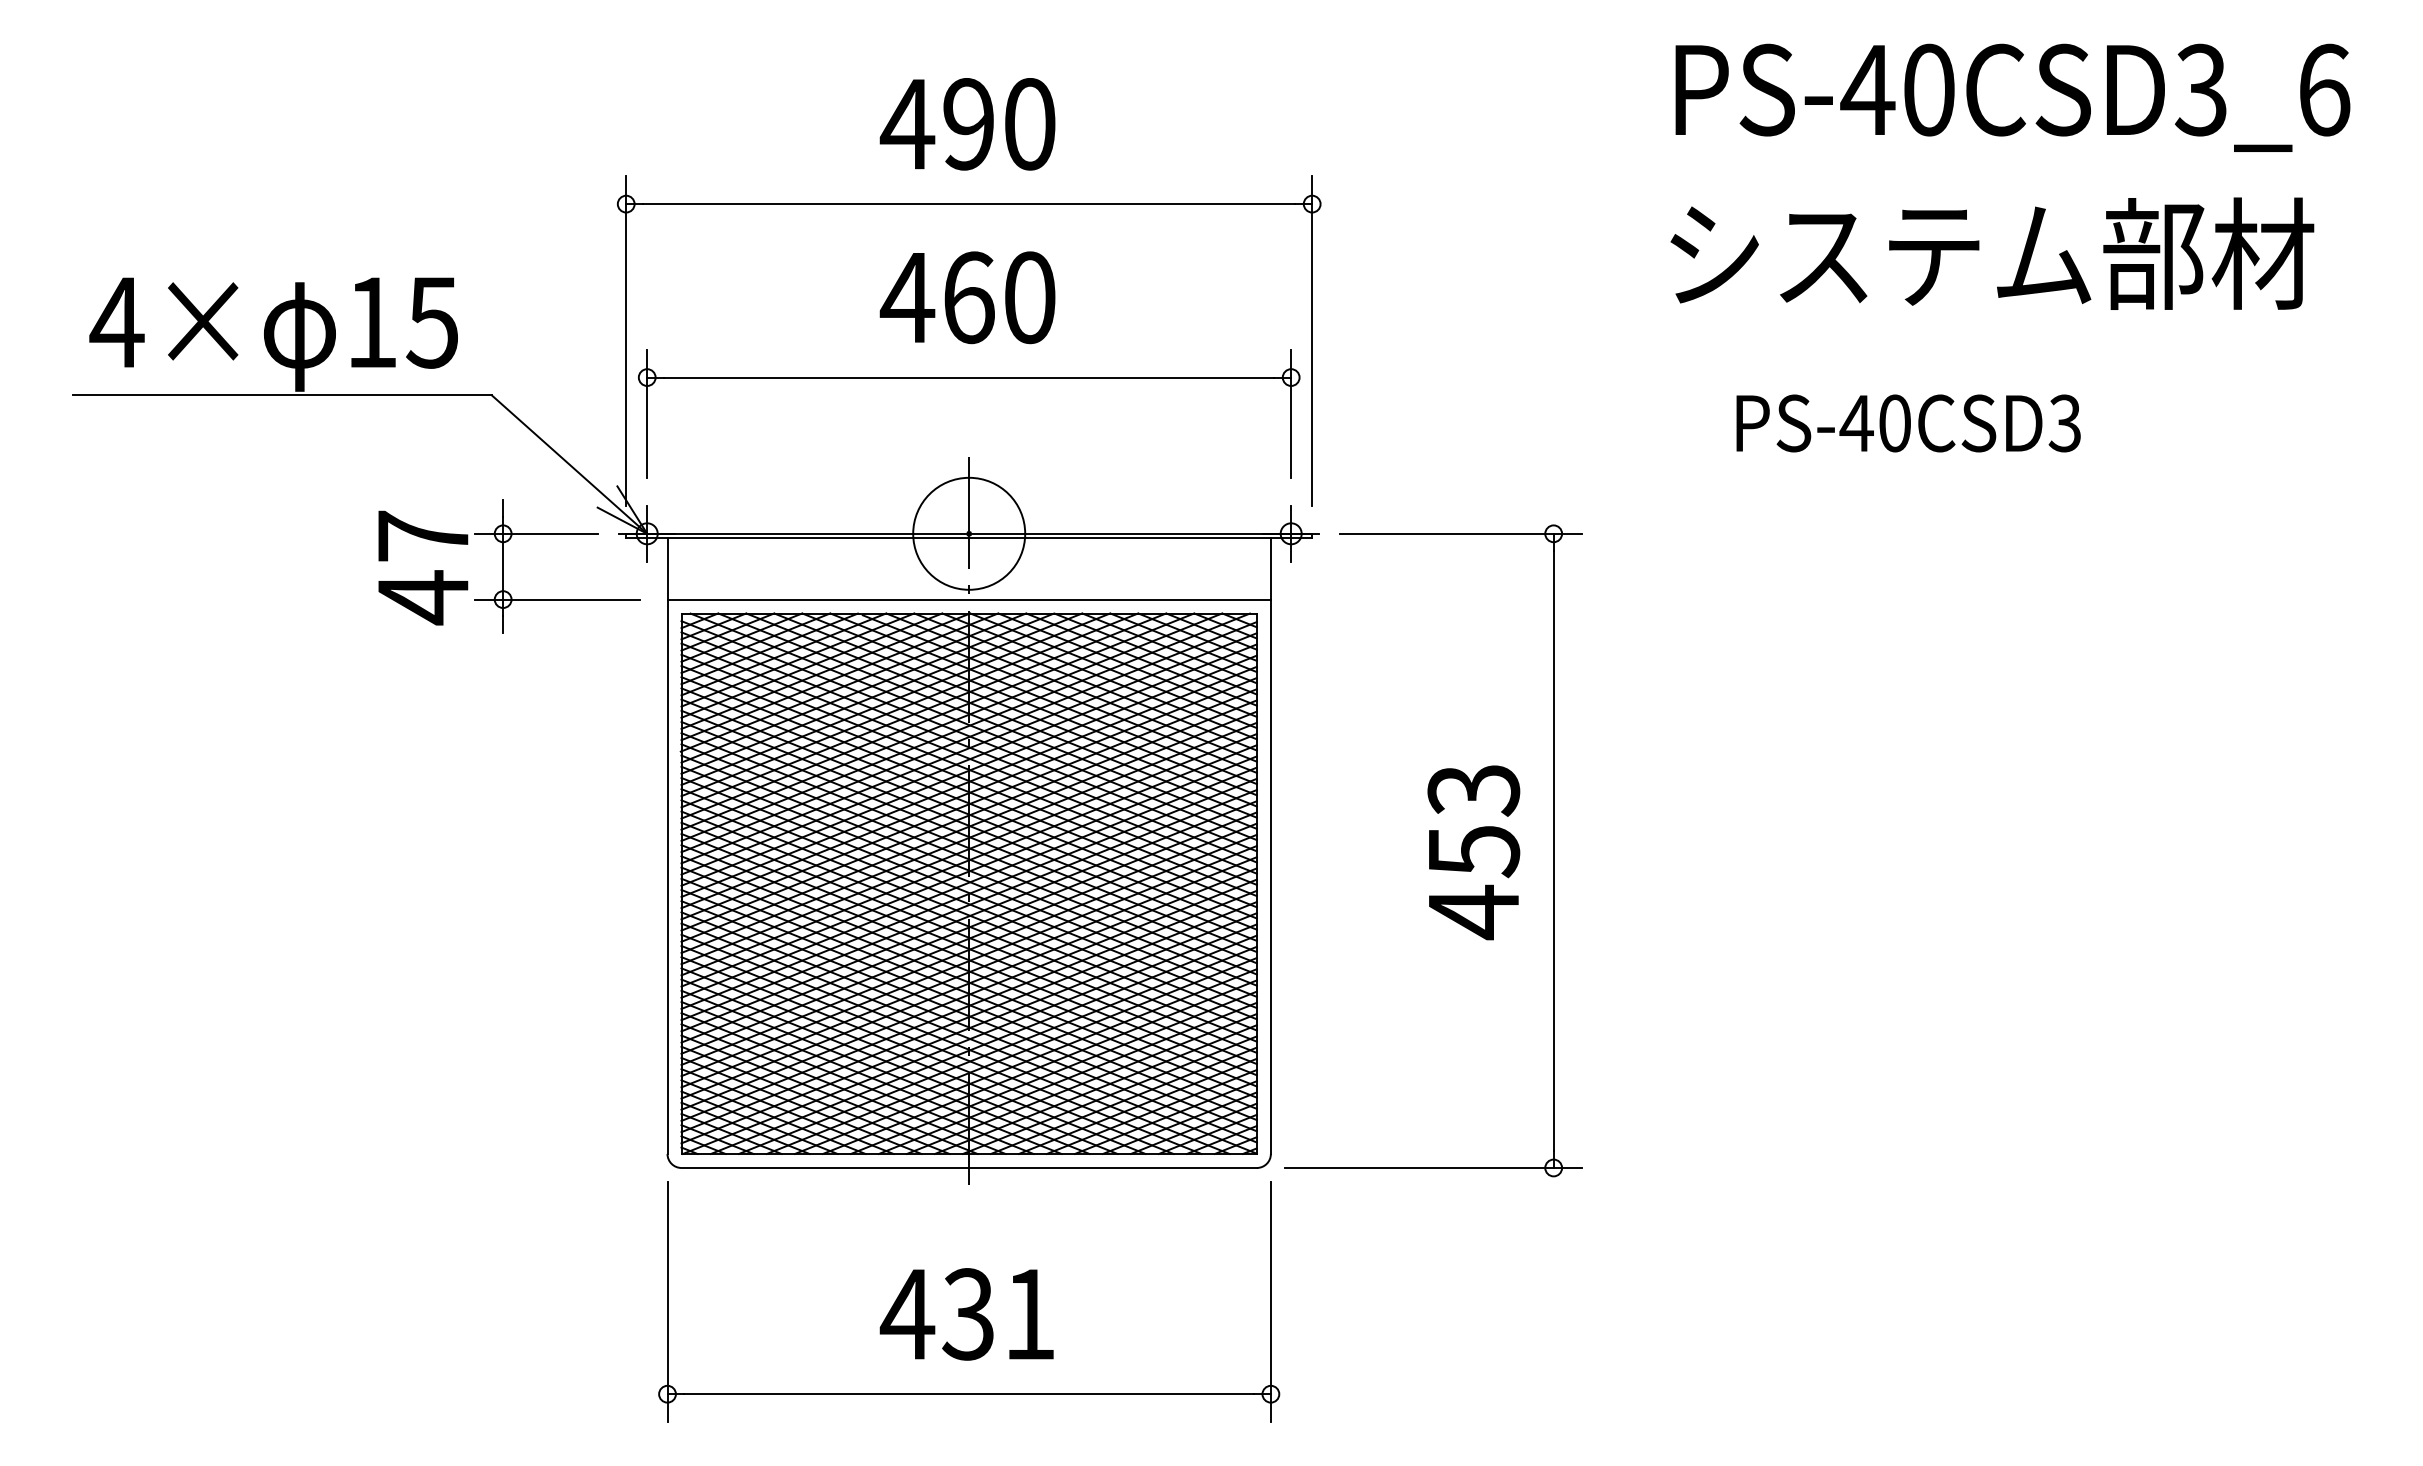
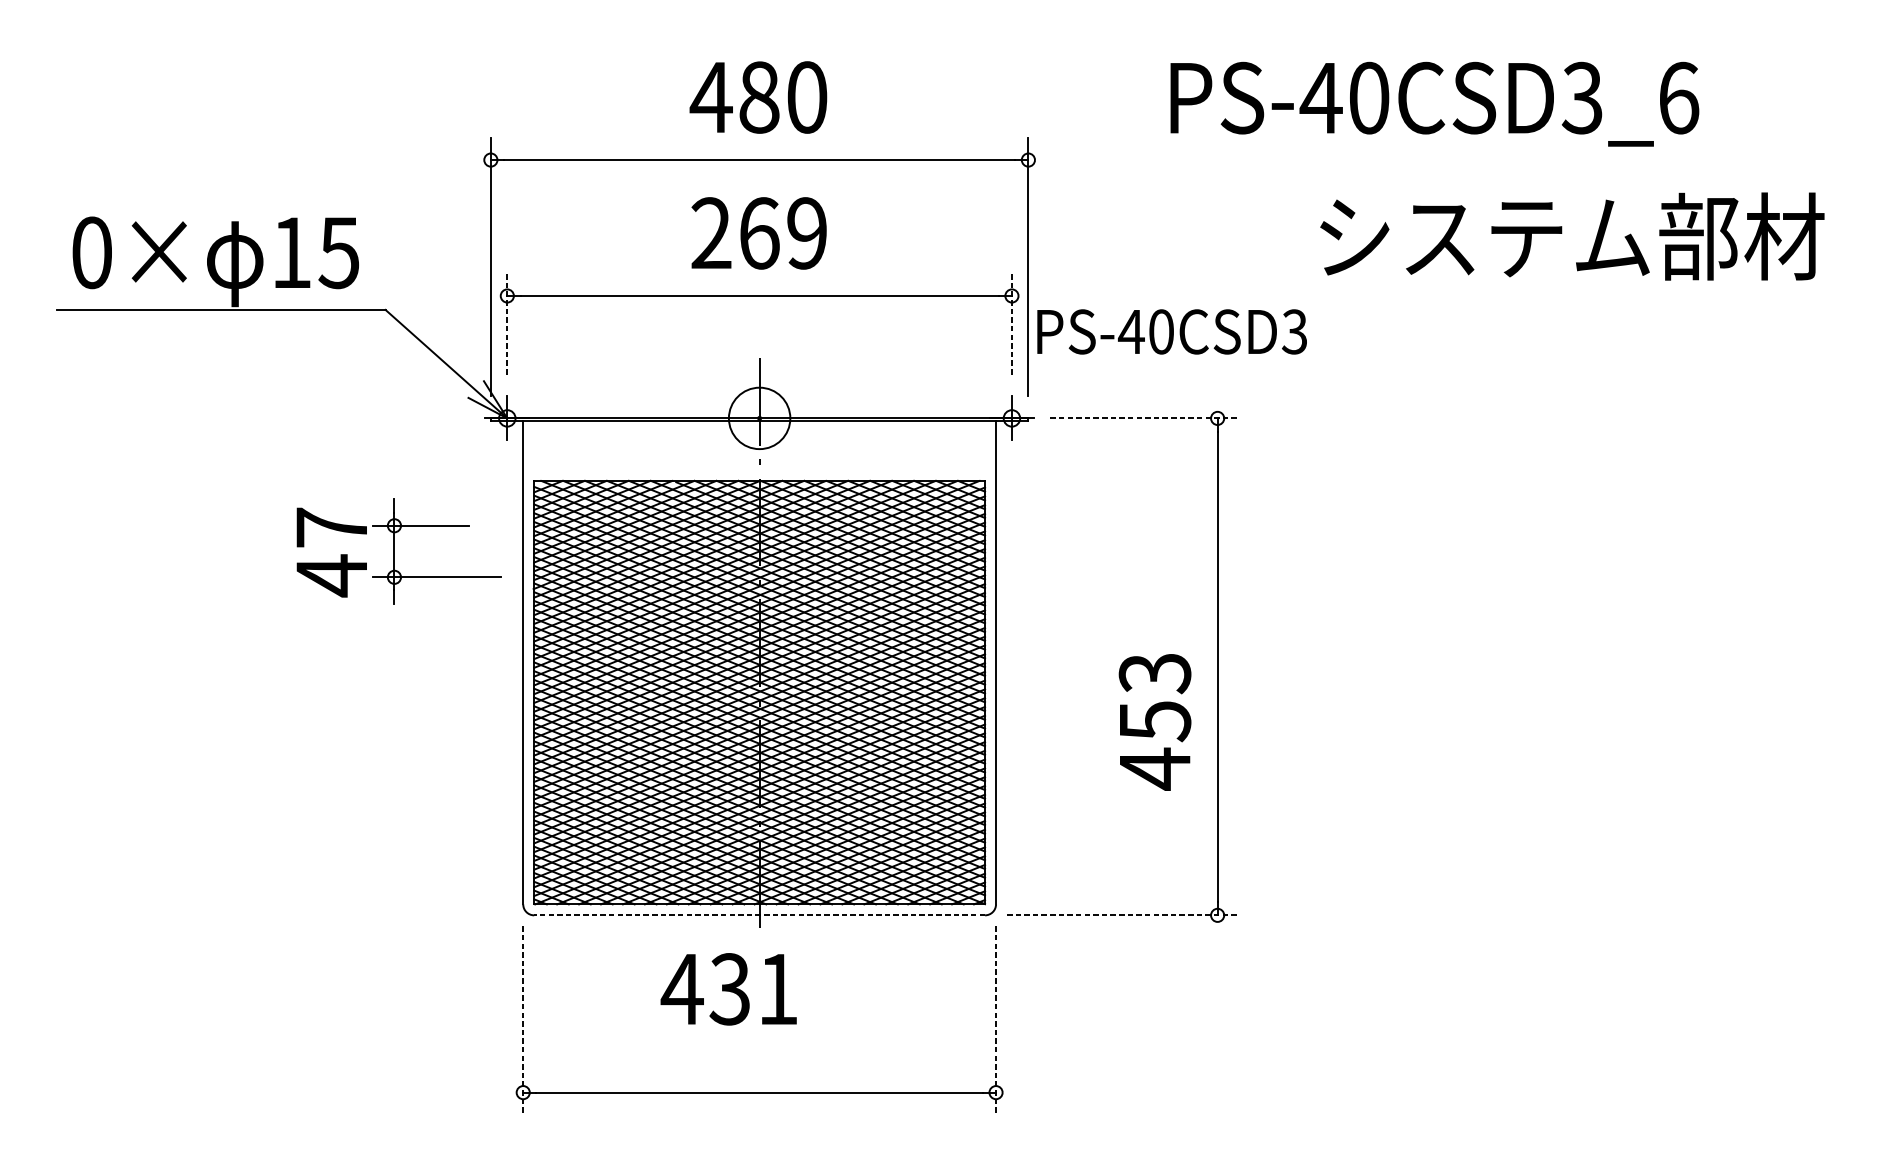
text: (2012, 97) -> (1434, 103), moved
text: (968, 124) -> (759, 97), 490 -> 480
text: (1992, 253) -> (1572, 236), moved
text: (967, 297) -> (758, 233), 460 -> 269
text: (116, 322) -> (91, 252), 4× -> 0×
line: (647, 413) -> (507, 324), solid -> dashed
line: (1291, 413) -> (1012, 324), solid -> dashed
text: (1908, 423) -> (1172, 331), moved
circle: (969, 533) -> (759, 418), size x0.7
line: (1460, 533) -> (1144, 418), solid -> dashed
part: (509, 566) -> (399, 551), moved
line: (968, 599) -> (759, 469), removed
text: (1473, 852) -> (1154, 722), moved
line: (969, 1167) -> (759, 914), solid -> dashed
line: (1433, 1167) -> (1123, 914), solid -> dashed
line: (667, 1302) -> (523, 1020), solid -> dashed
line: (1270, 1302) -> (995, 1020), solid -> dashed
text: (966, 1314) -> (728, 989), moved

